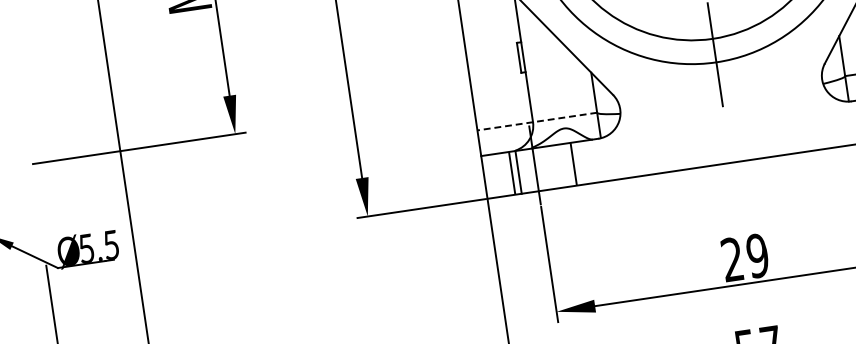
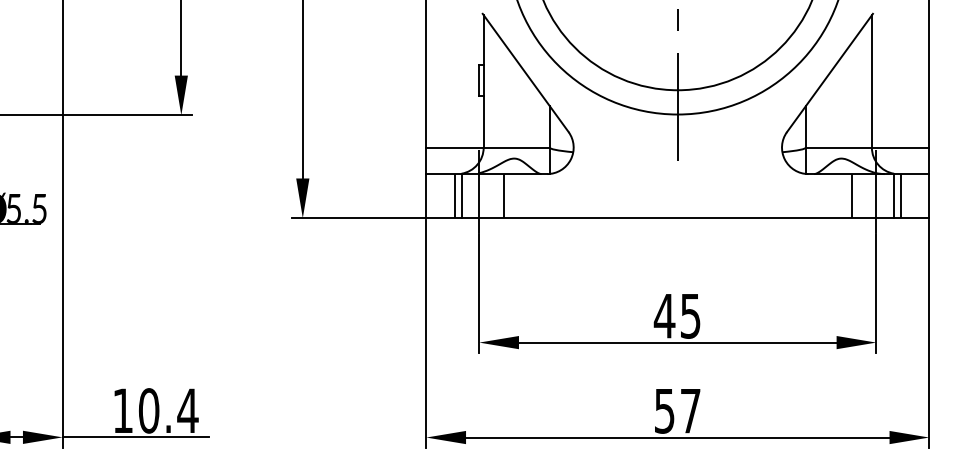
line: (537, 121) -> (488, 147), dashed -> solid
line: (573, 164) -> (503, 196), moved
text: (743, 257) -> (676, 315), 29 -> 45

